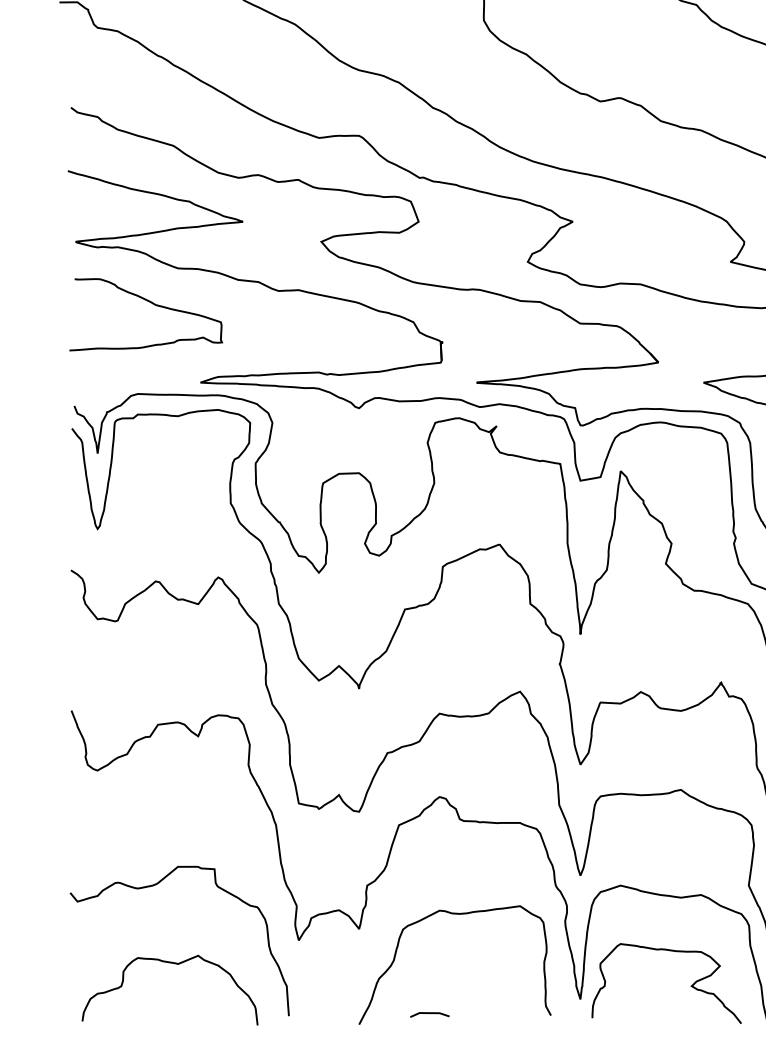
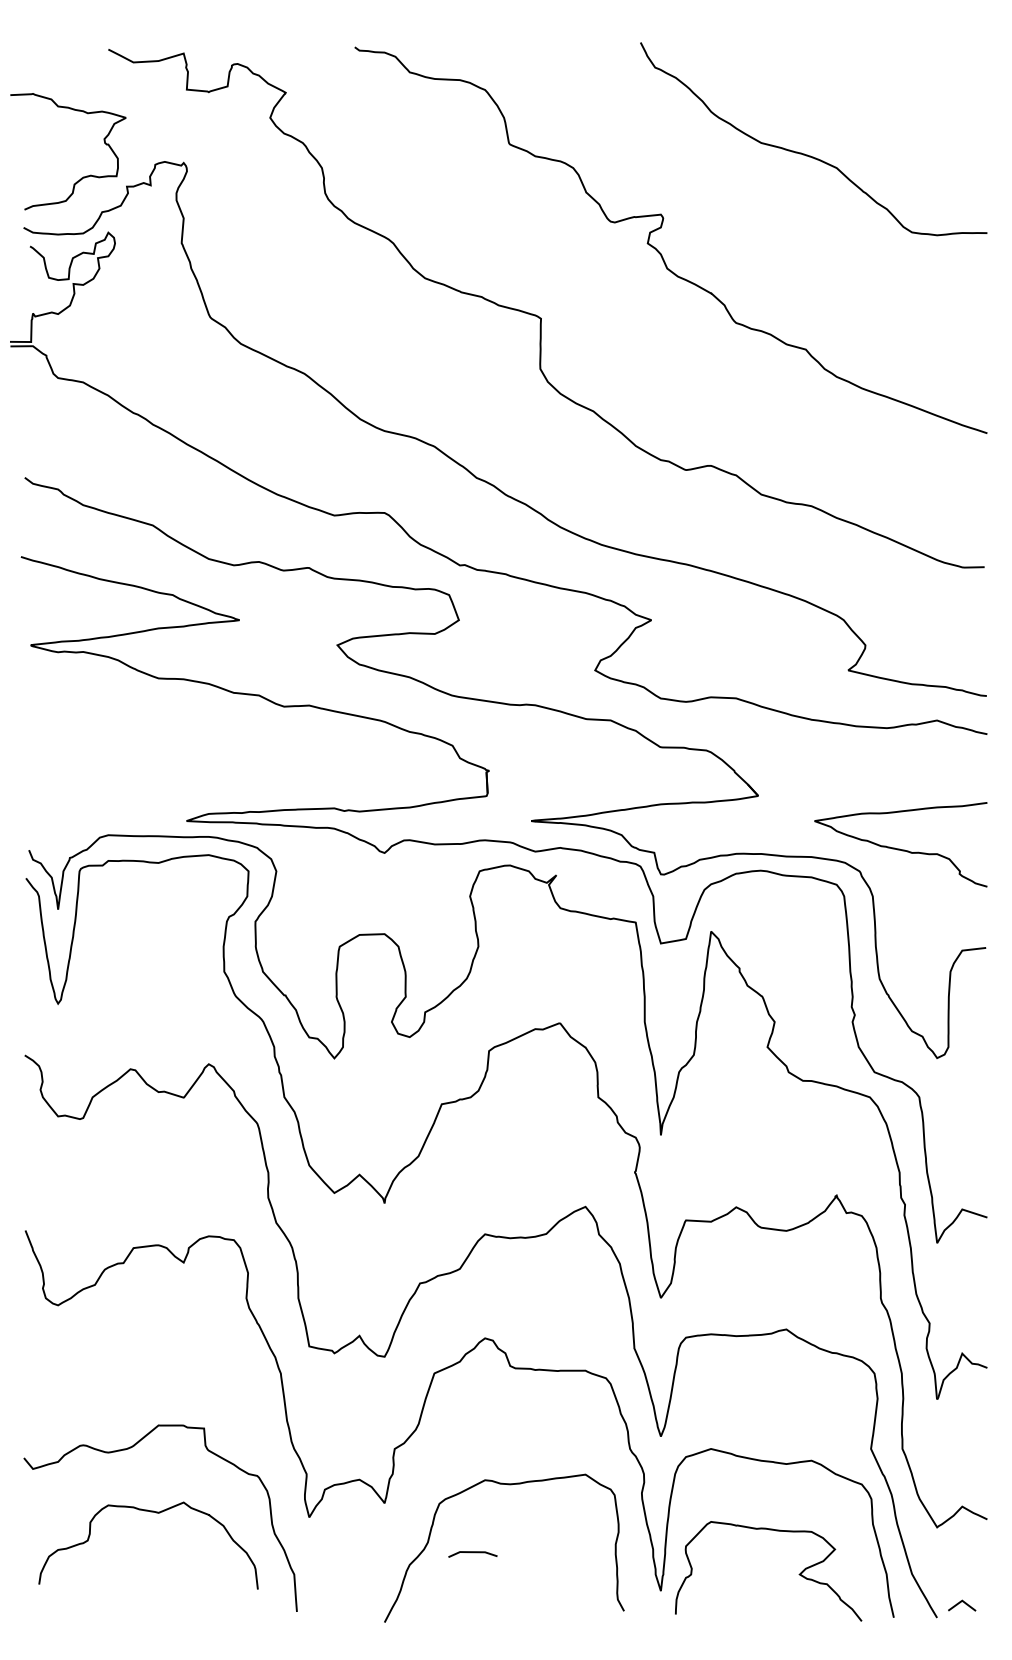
curve: (151, 303) -> (125, 722), removed
curve: (176, 964) -> (156, 1513), moved
curve: (429, 1014) -> (472, 1553), moved

